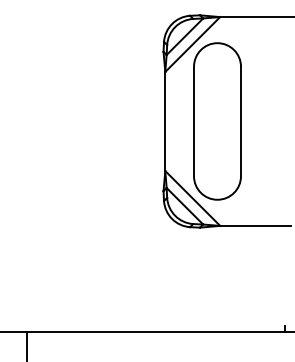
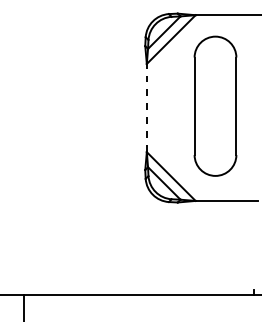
line: (165, 121) -> (147, 108), solid -> dashed
part: (217, 121) -> (215, 106), moved

